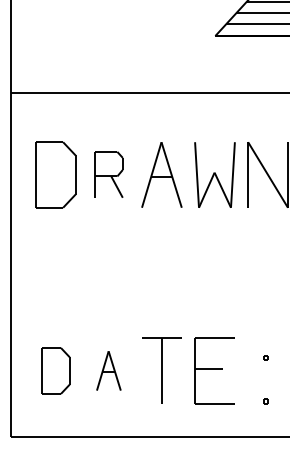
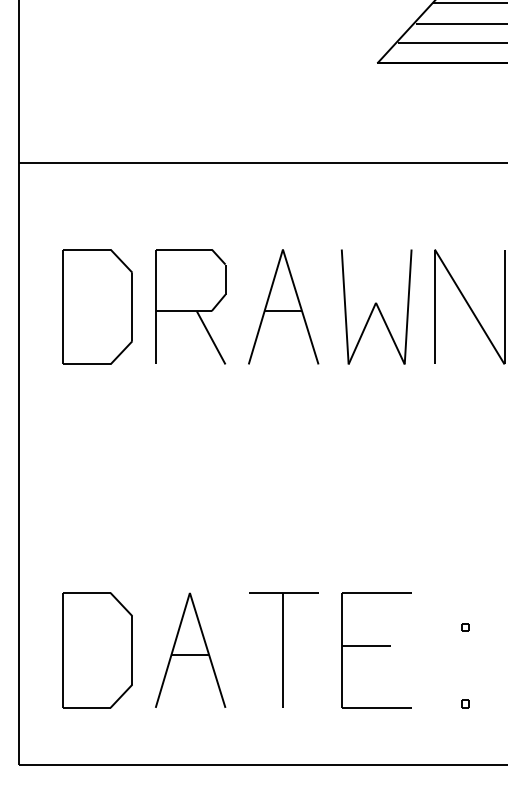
part: (108, 174) -> (190, 306), size x1.43
part: (55, 370) -> (97, 649), size x1.43
part: (108, 370) -> (190, 649), size x1.67

